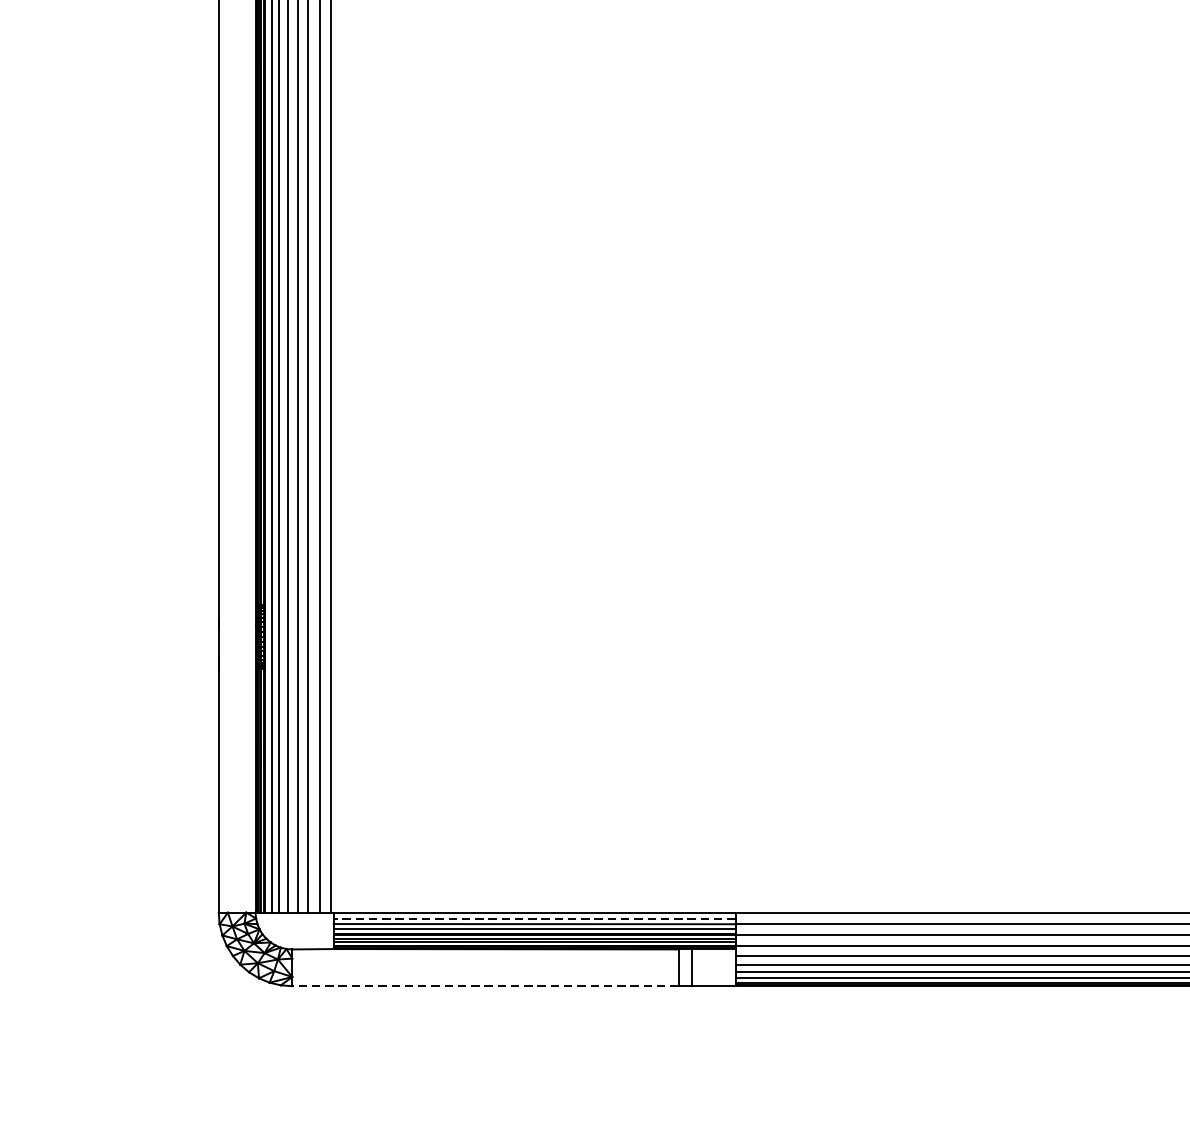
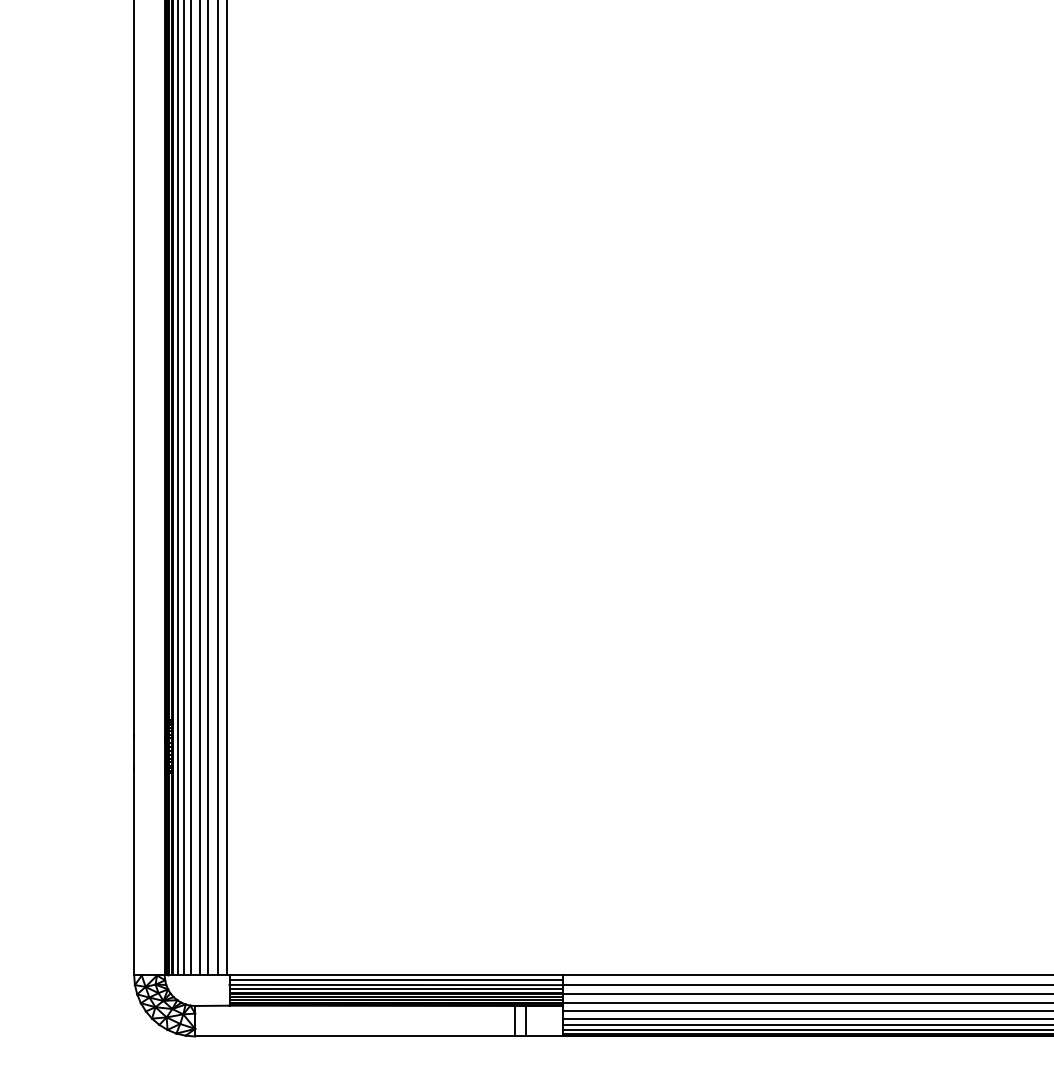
line: (535, 918) -> (396, 980), dashed -> solid
line: (484, 986) -> (354, 1036), dashed -> solid

